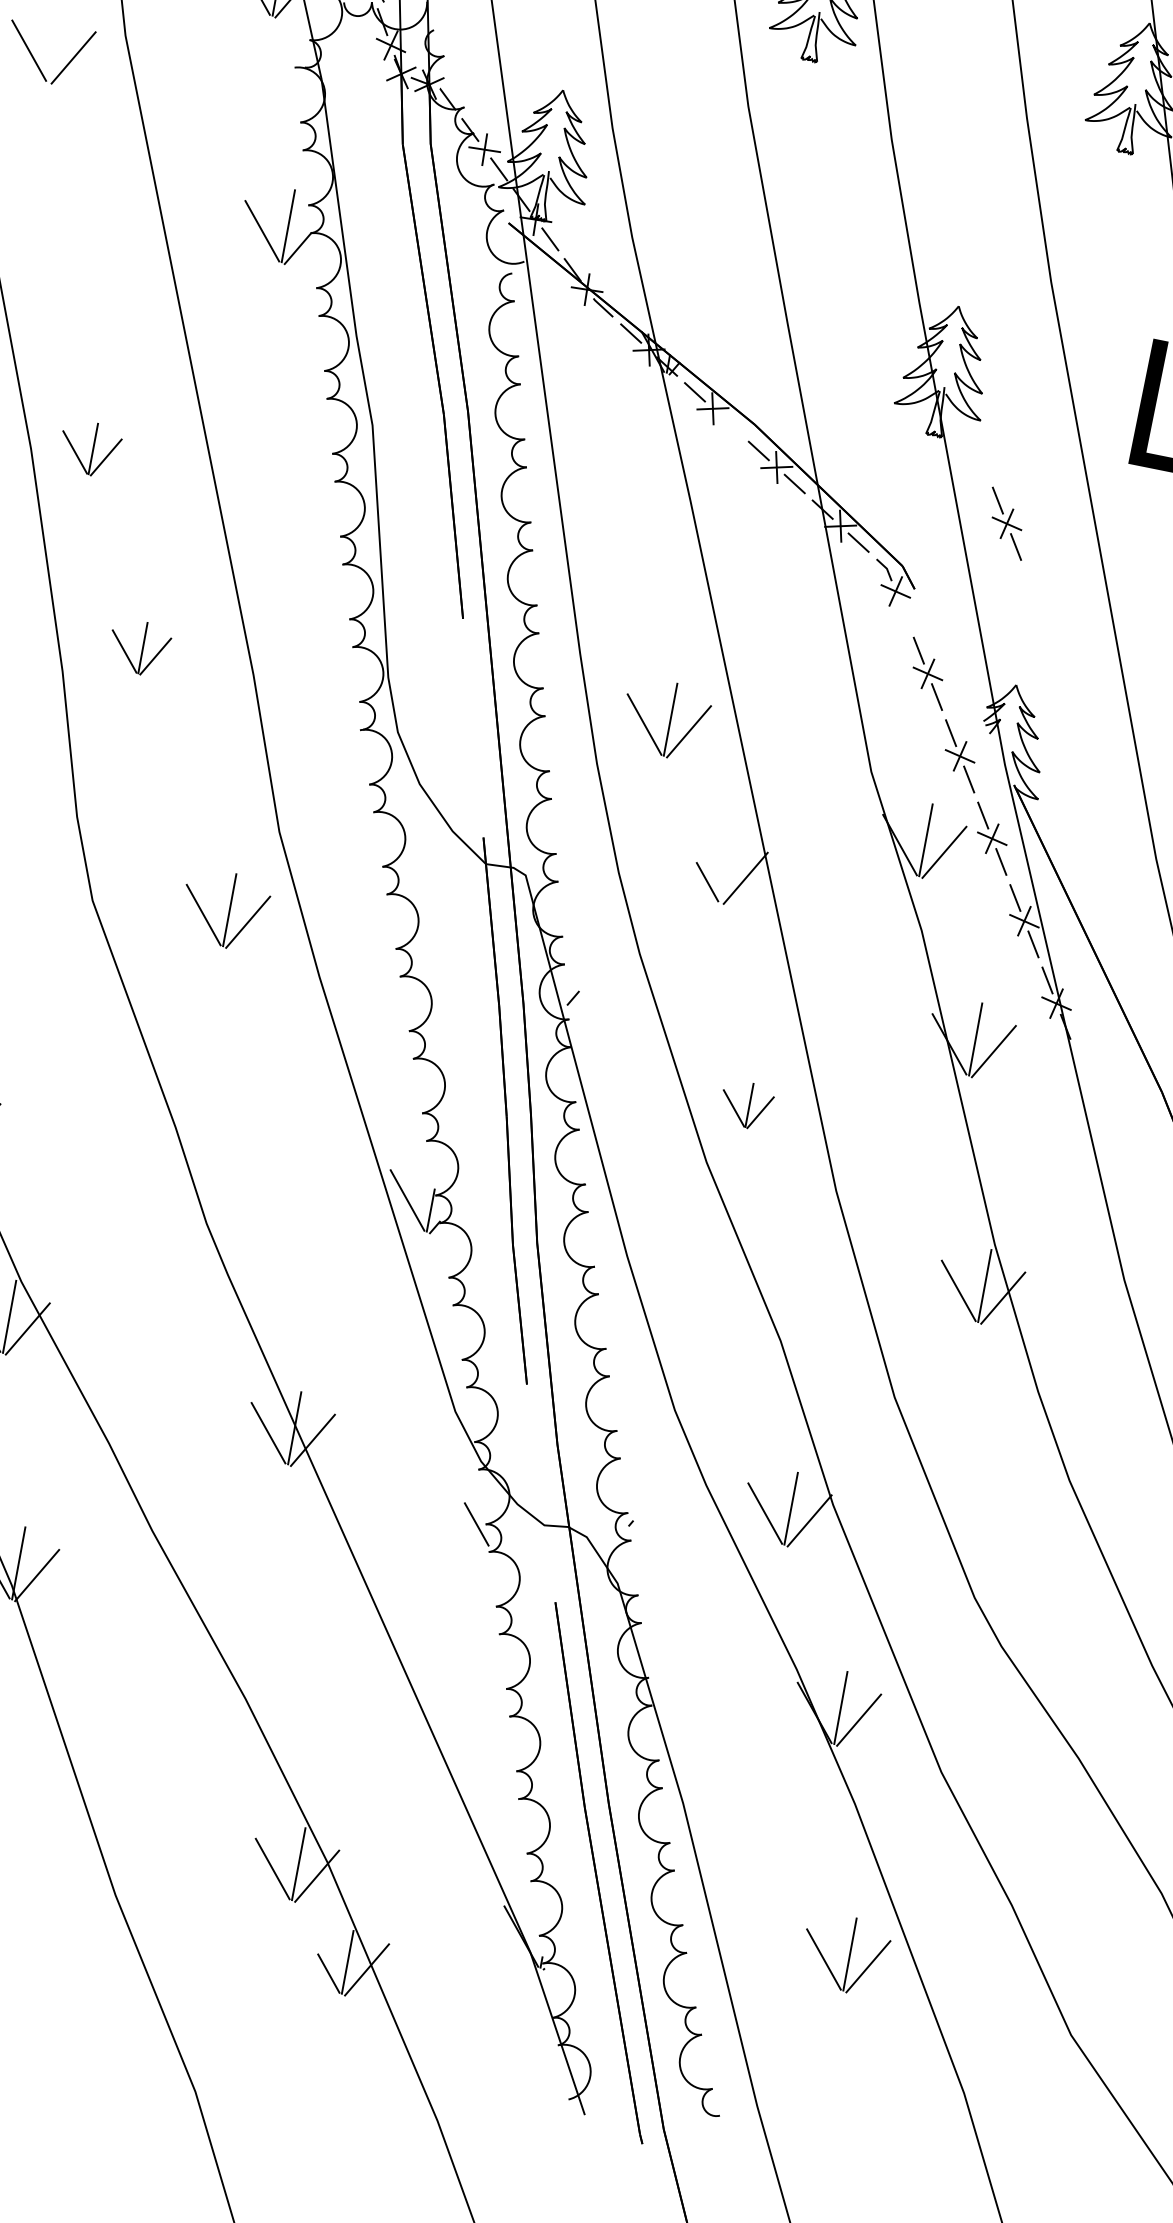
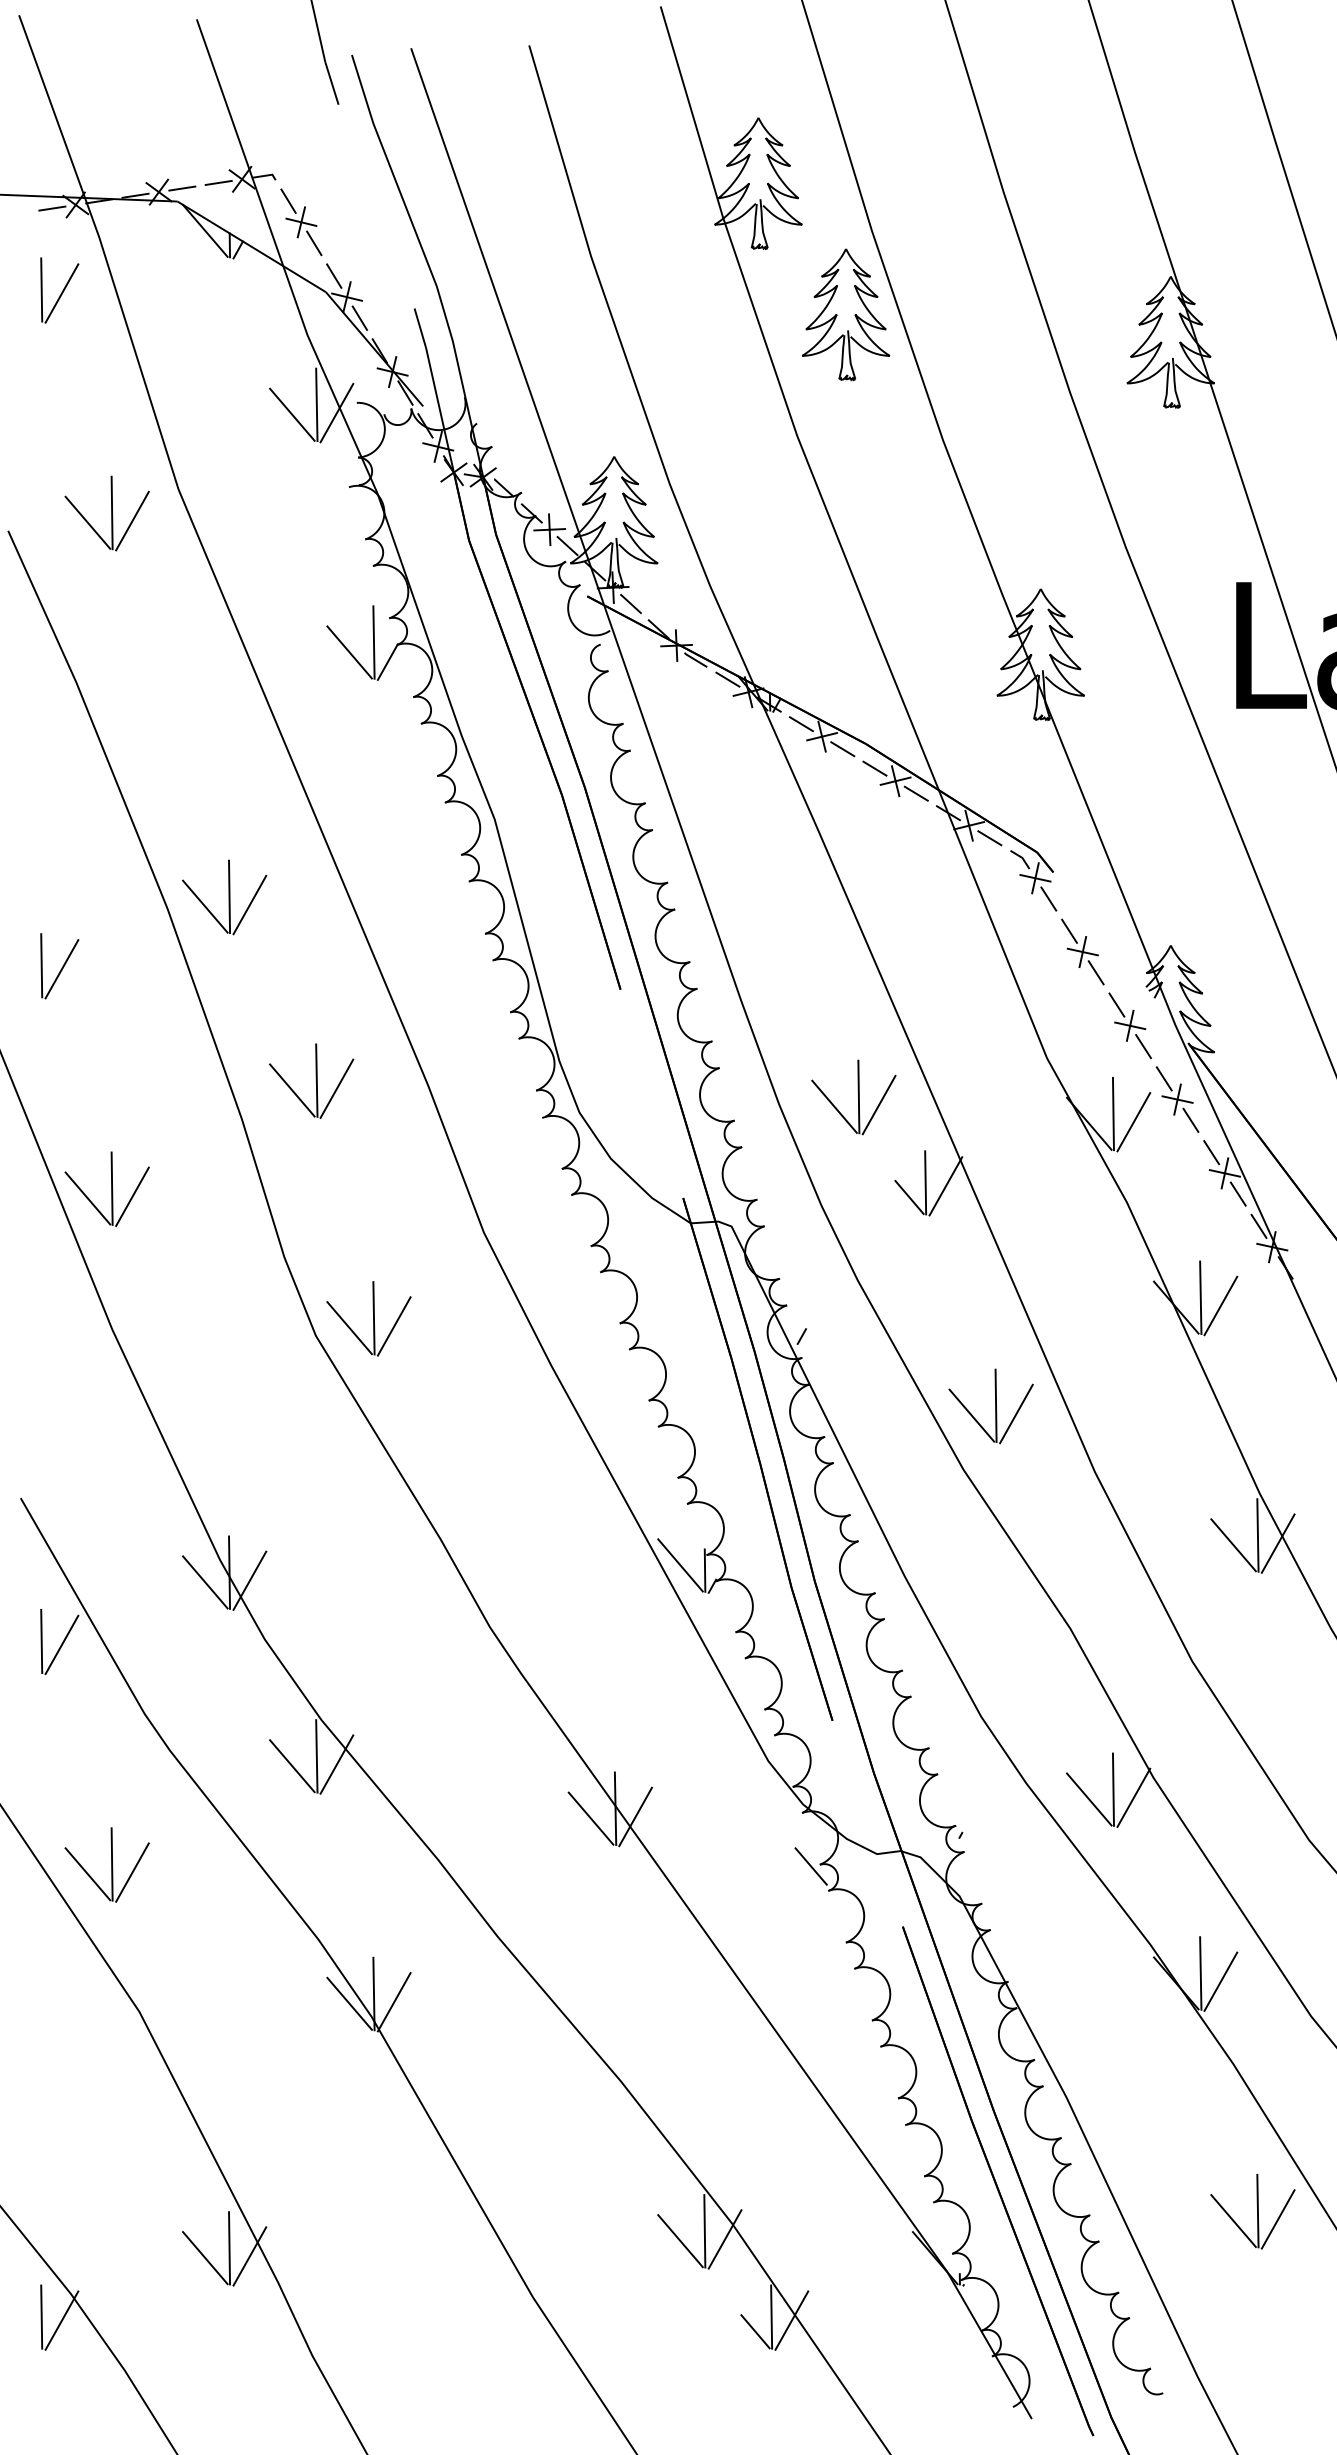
line: (54, 45) -> (111, 512), added
line: (730, 425) -> (842, 749), added
part: (89, 448) -> (224, 897), size x1.43
part: (1006, 523) -> (1129, 790), removed
line: (904, 614) -> (1048, 898), added
part: (139, 647) -> (311, 1080), size x1.43
part: (665, 719) -> (853, 1097), moved
line: (726, 870) -> (925, 1182), added
part: (224, 909) -> (368, 1318), moved
part: (745, 1105) -> (990, 1406), size x1.67

